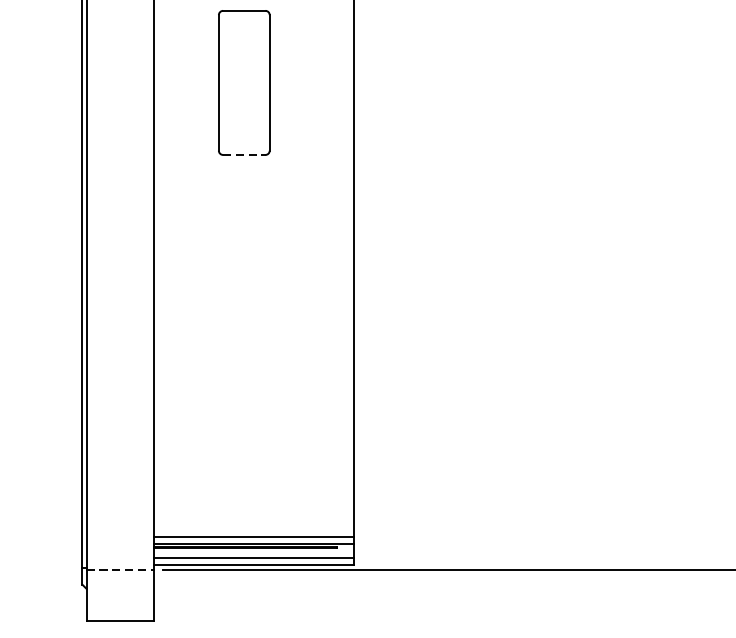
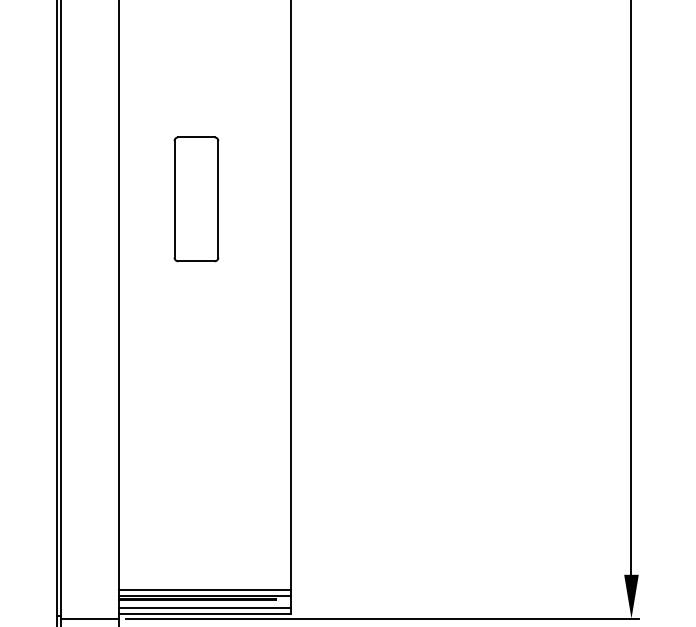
line: (244, 155) -> (196, 261), dashed -> solid
line: (121, 570) -> (90, 618), dashed -> solid

